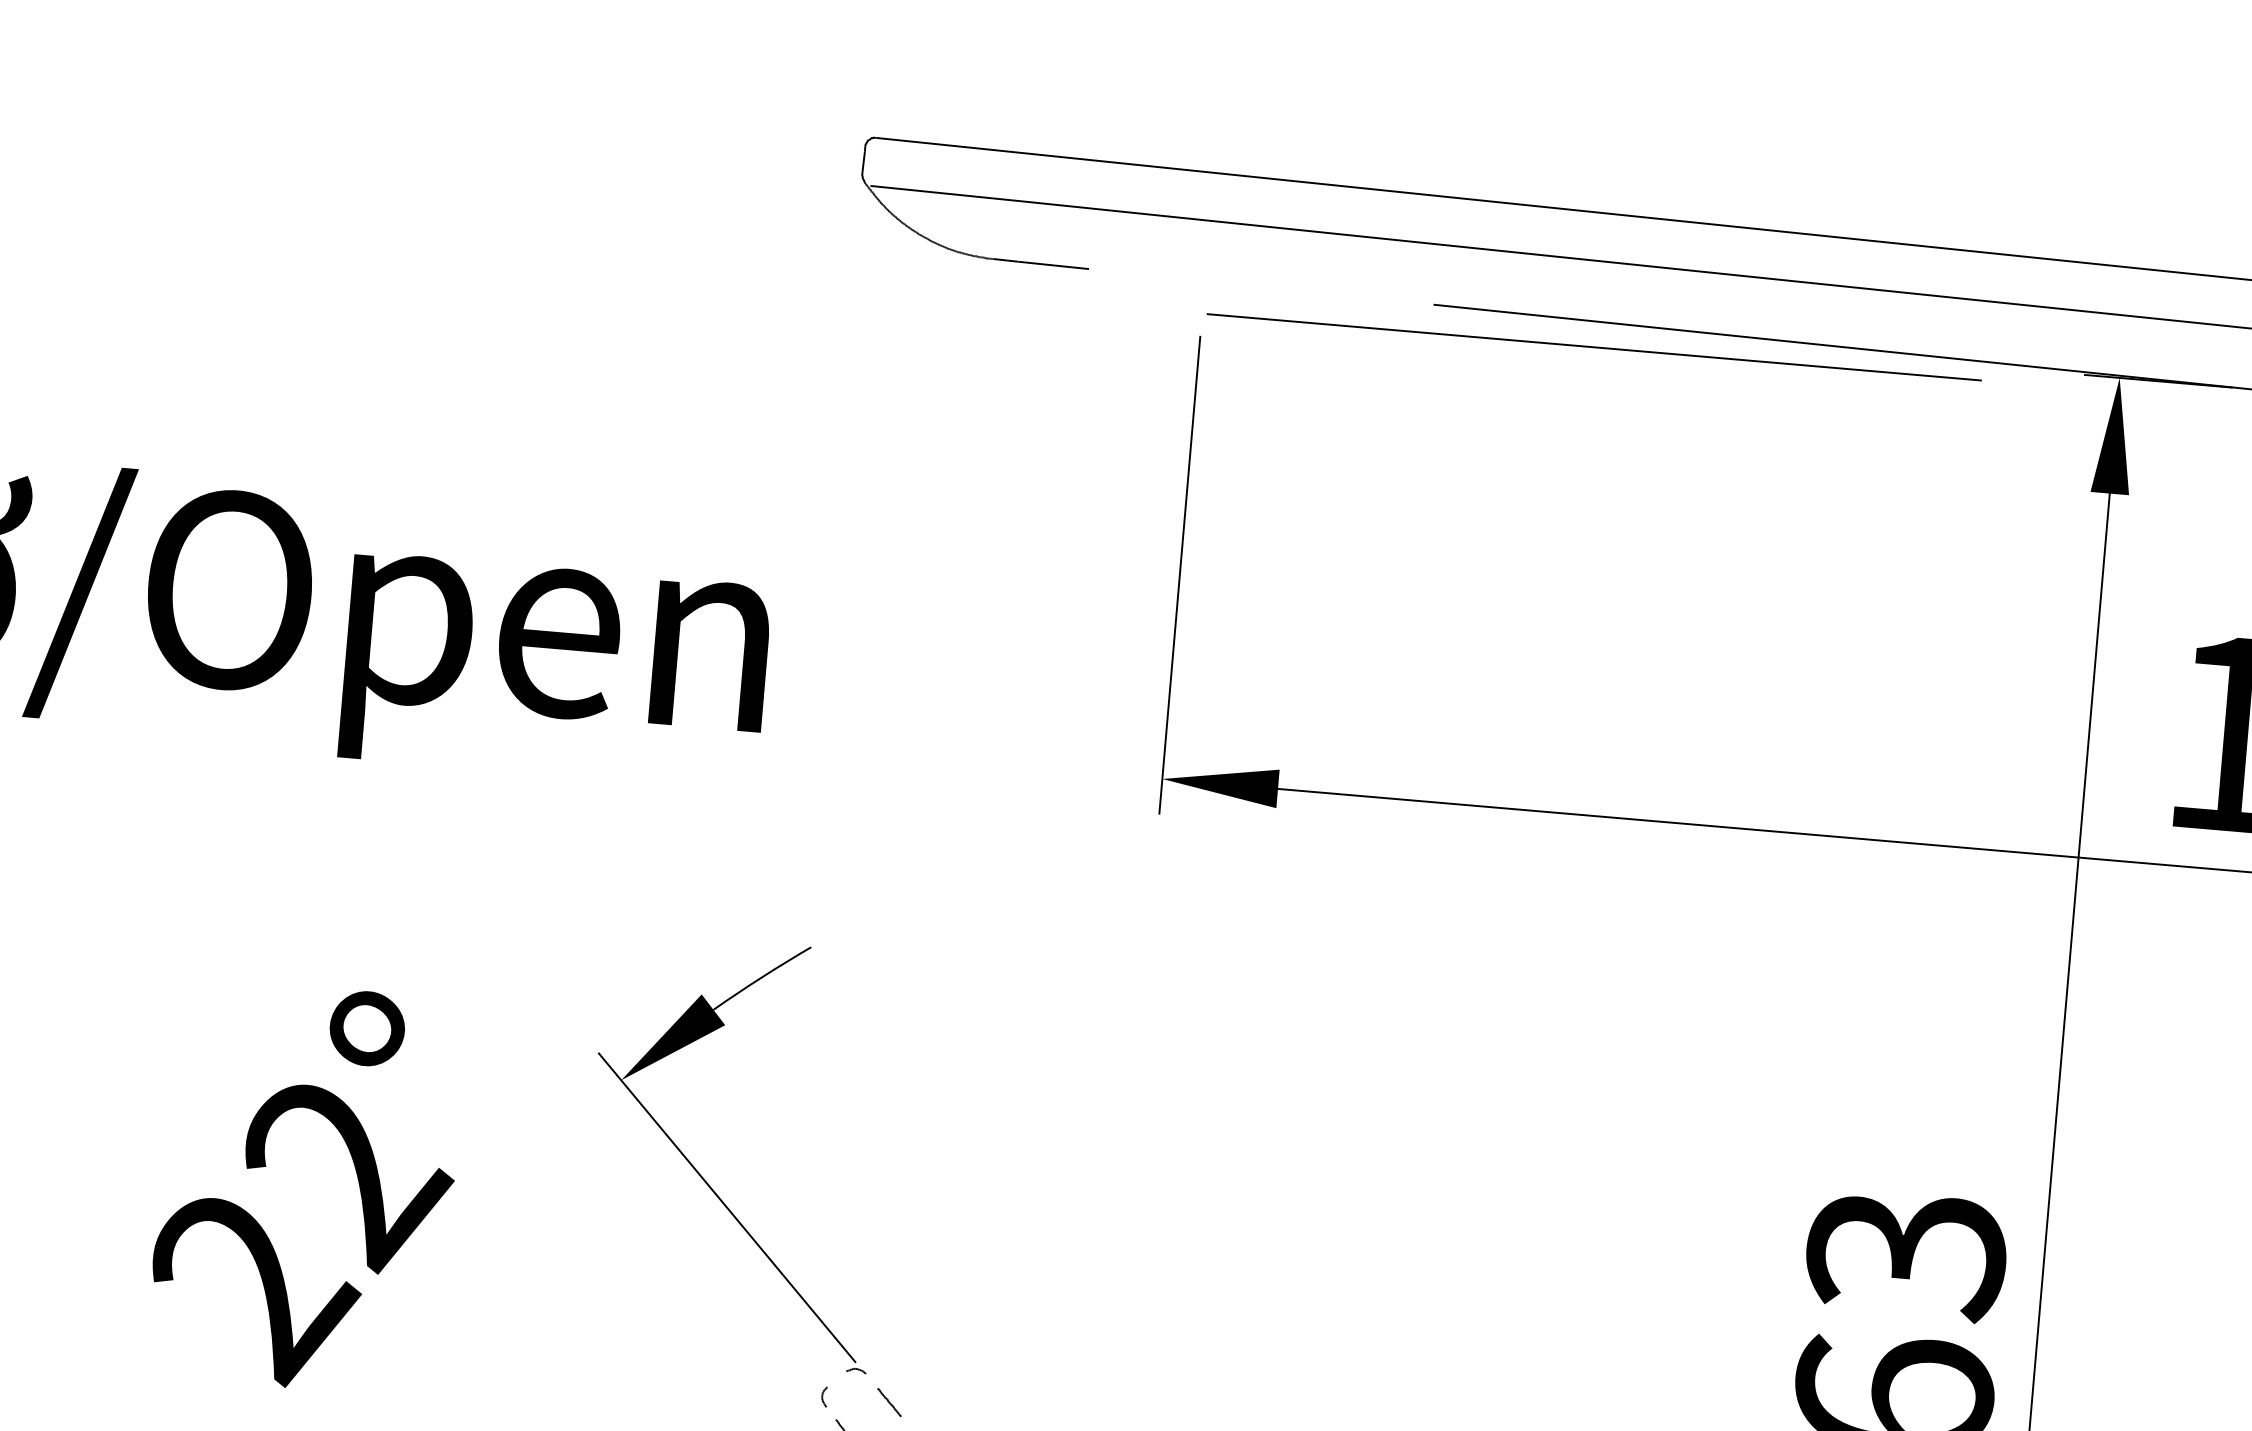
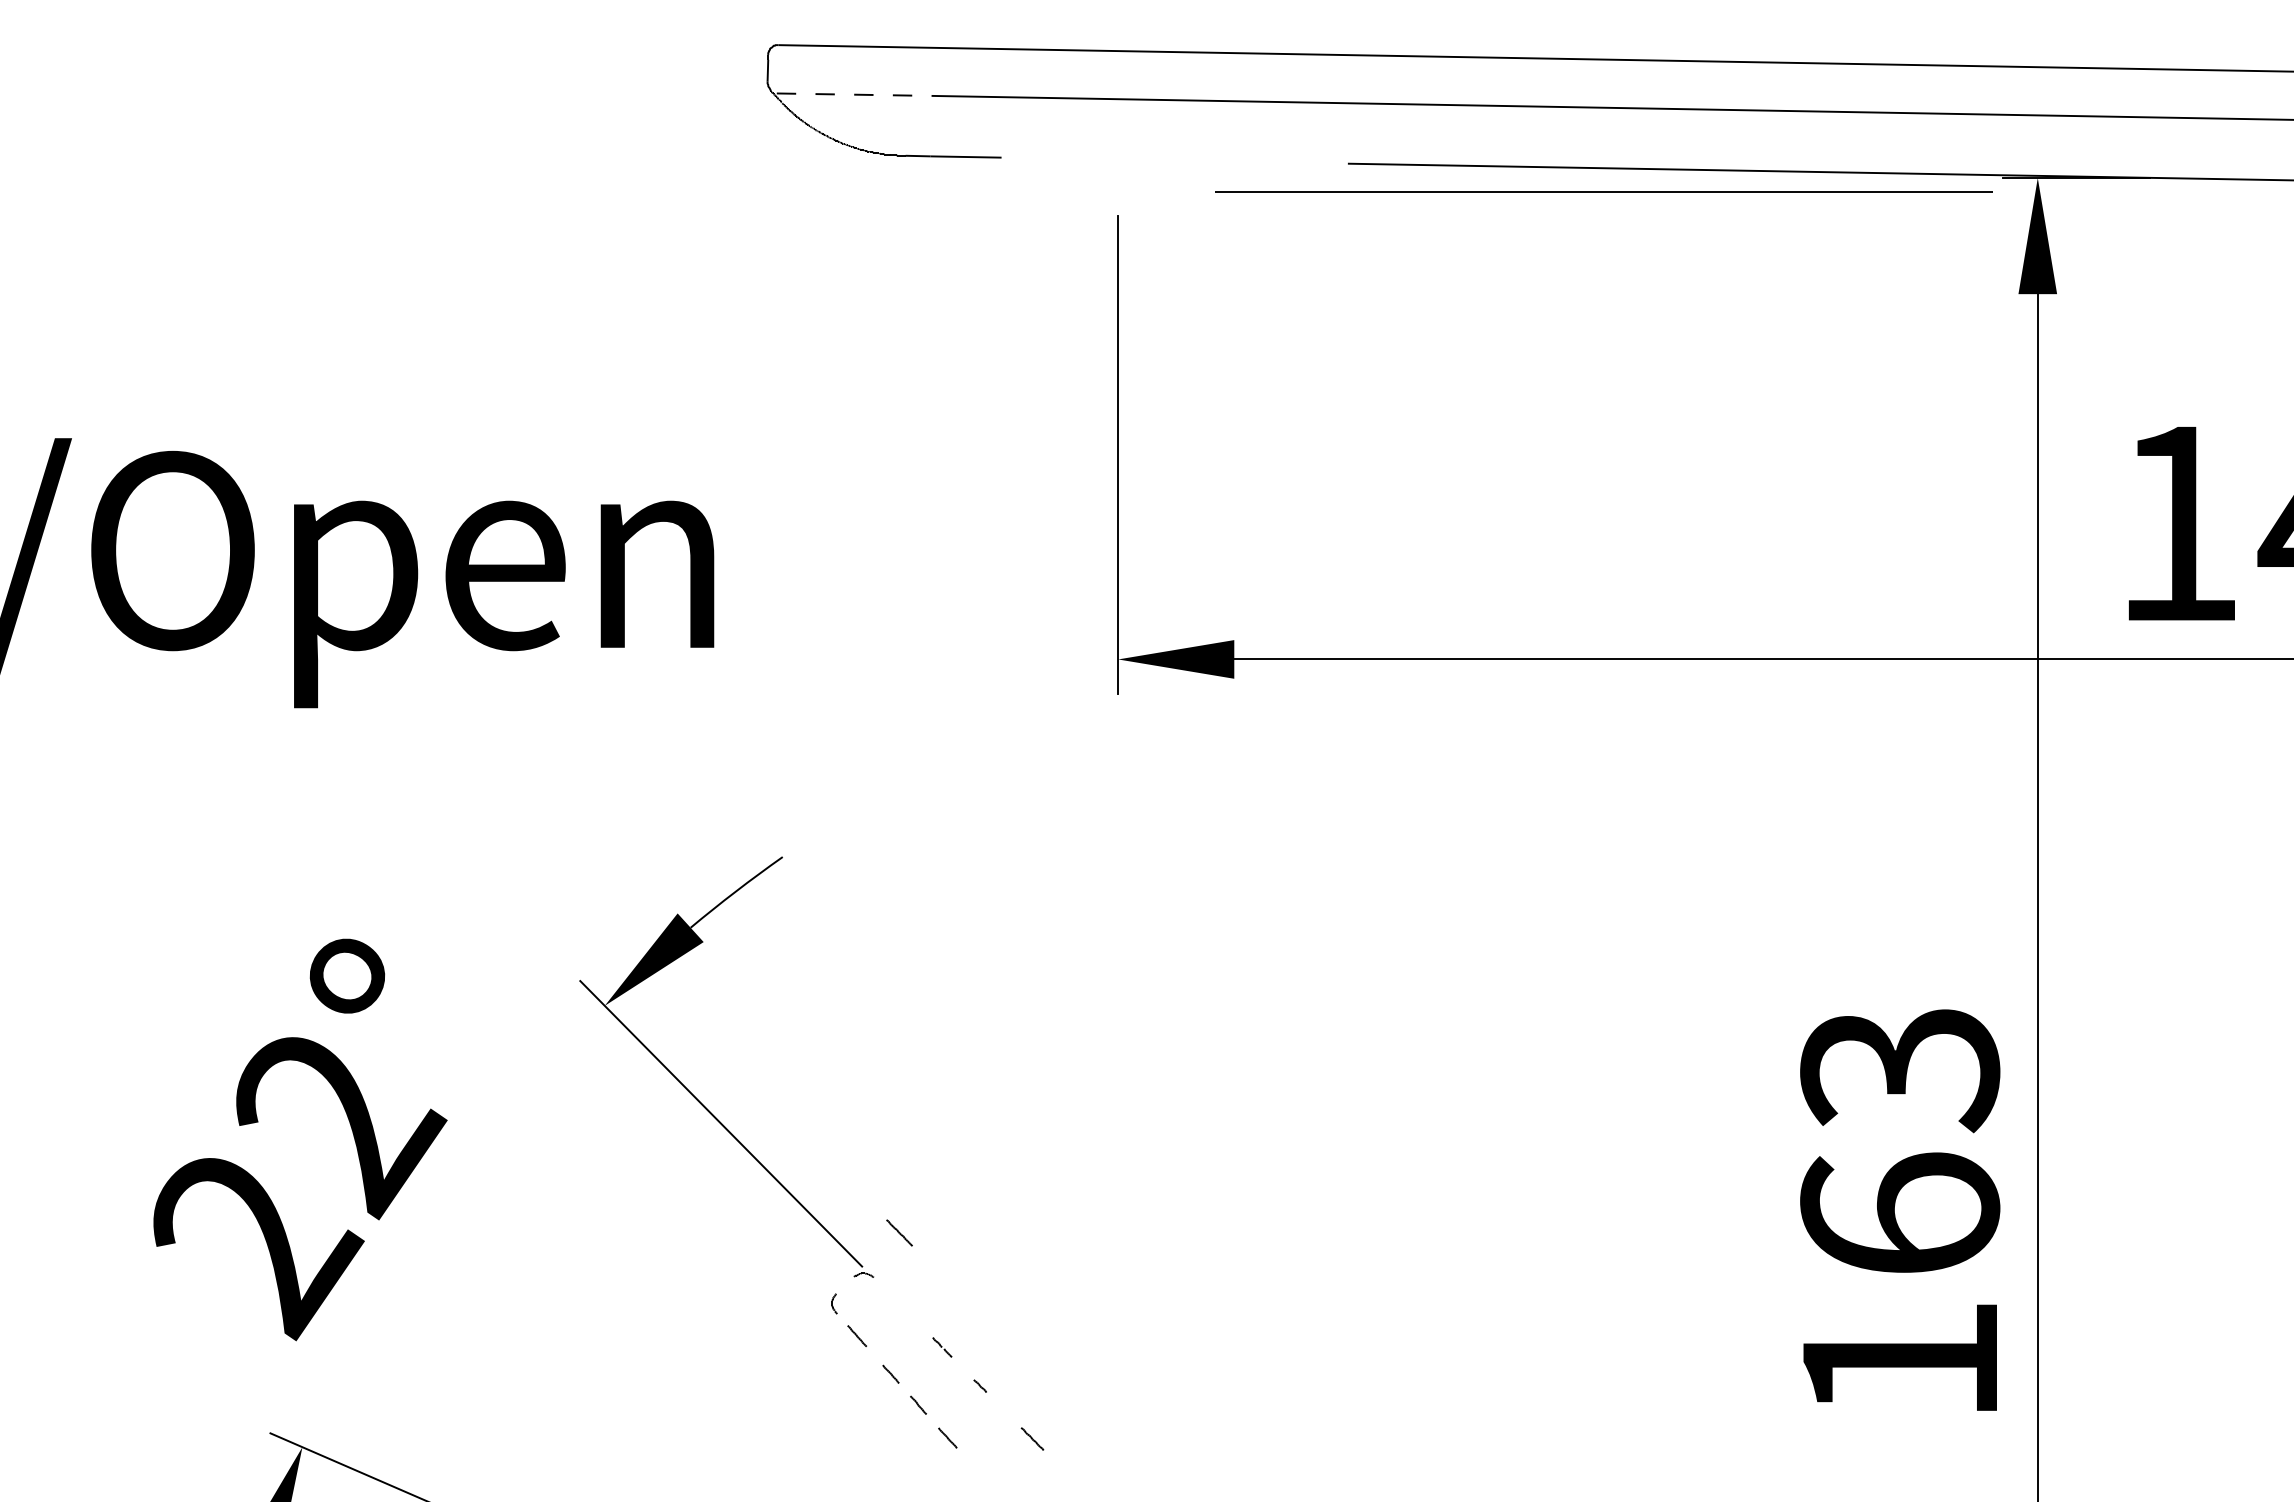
line: (947, 193) -> (854, 94), solid -> dashed
line: (1594, 346) -> (1603, 191), moved
line: (889, 1402) -> (899, 1232), moved

